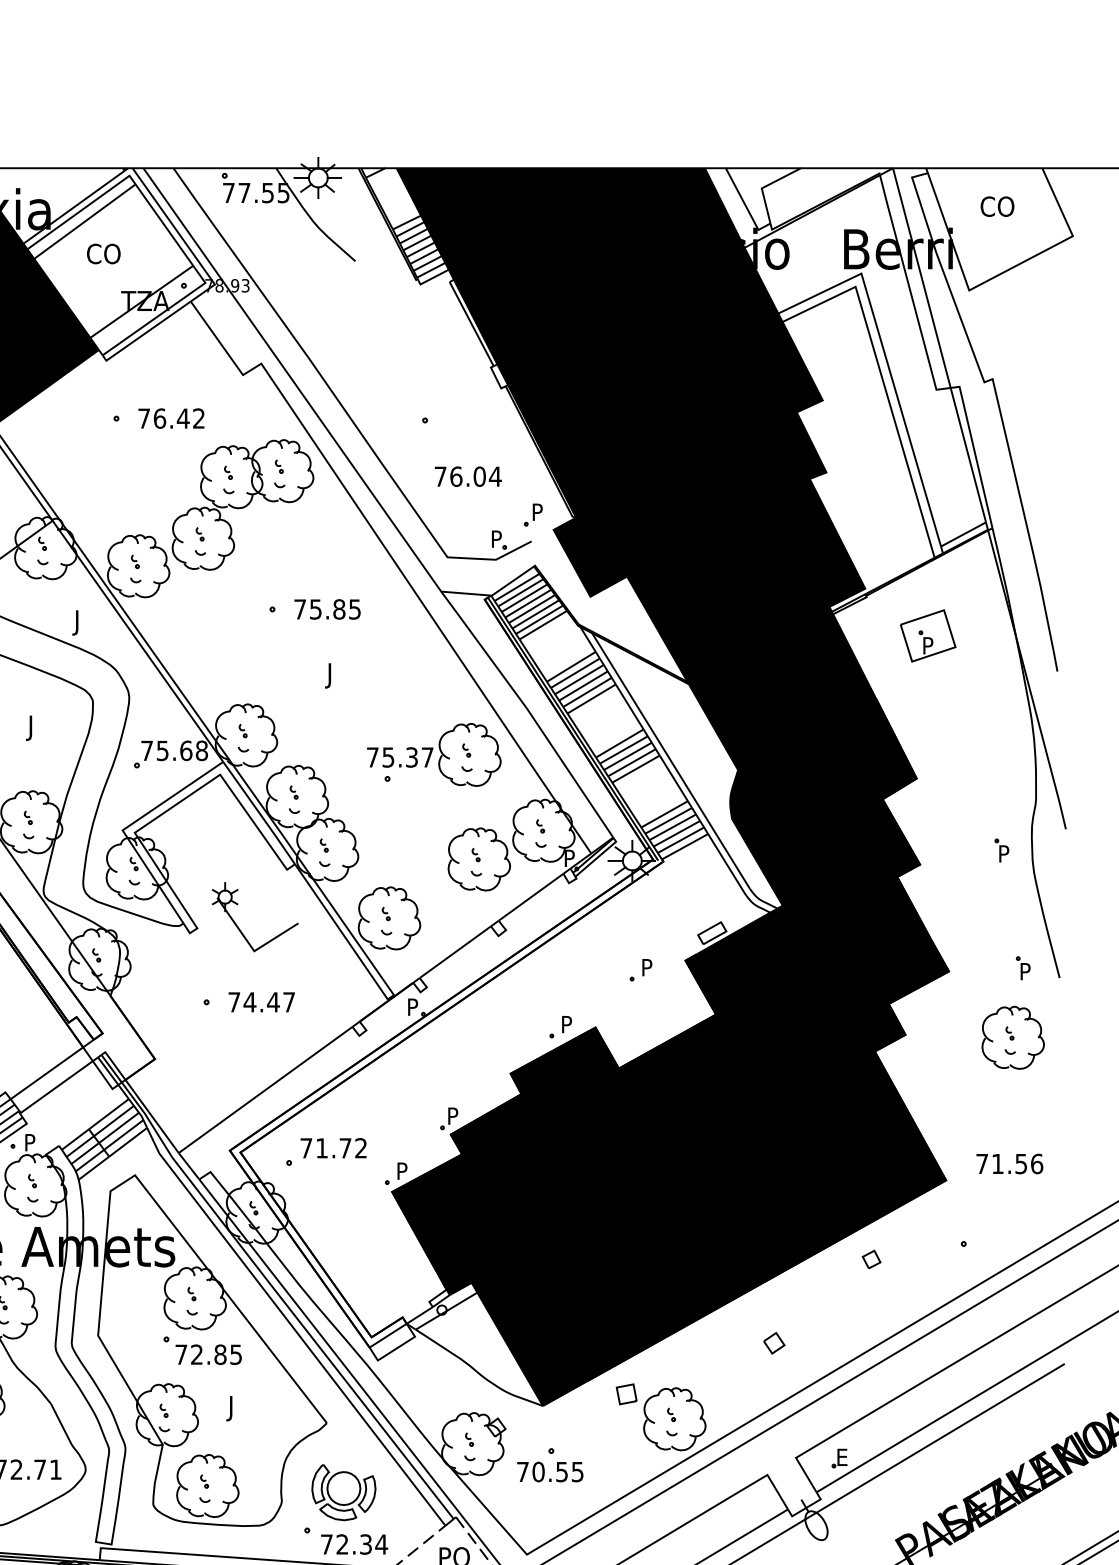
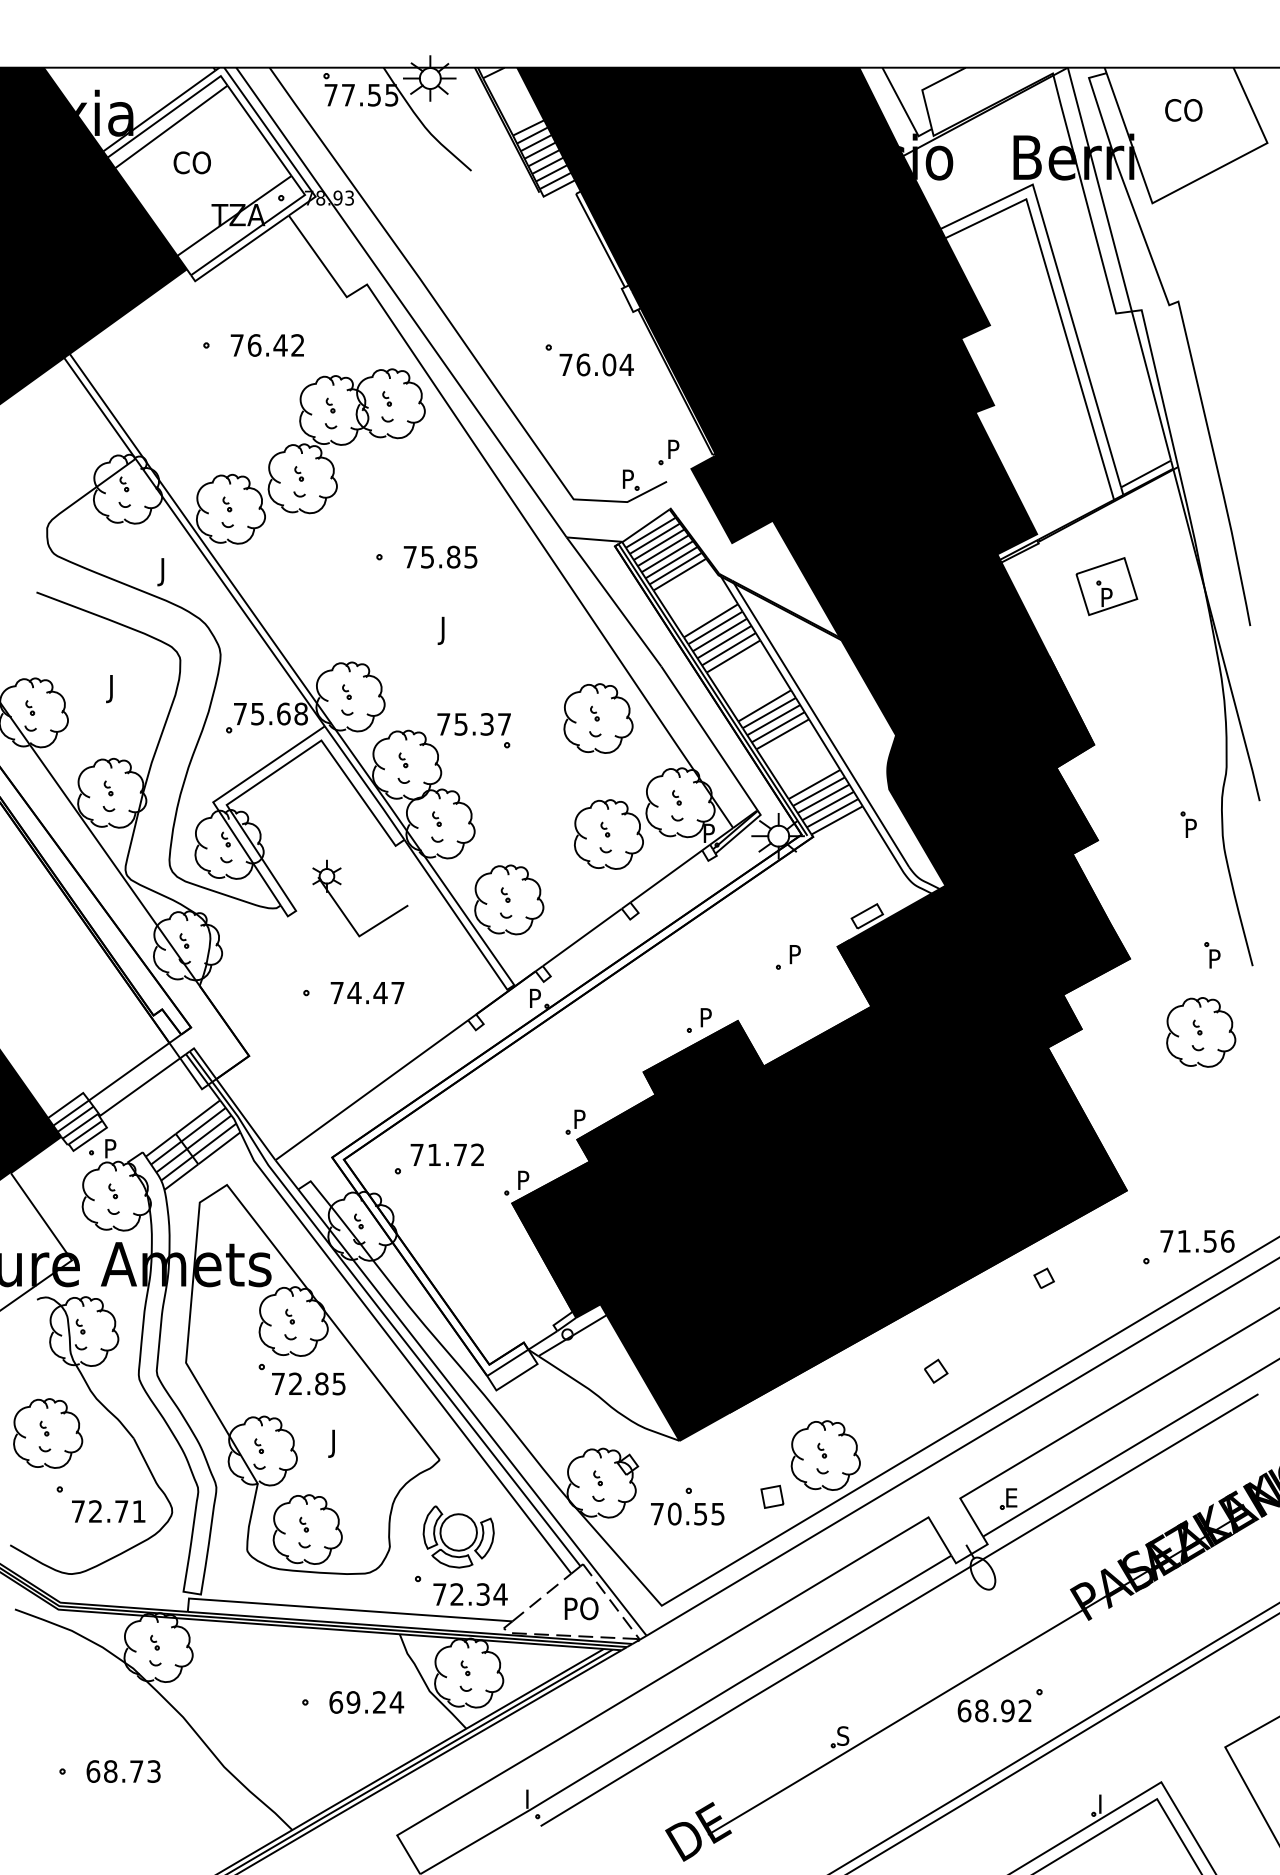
text: (468, 476) -> (596, 364), moved
text: (399, 757) -> (473, 724), moved
text: (1009, 1164) -> (1197, 1241), moved
part: (626, 1393) -> (772, 1496), moved

